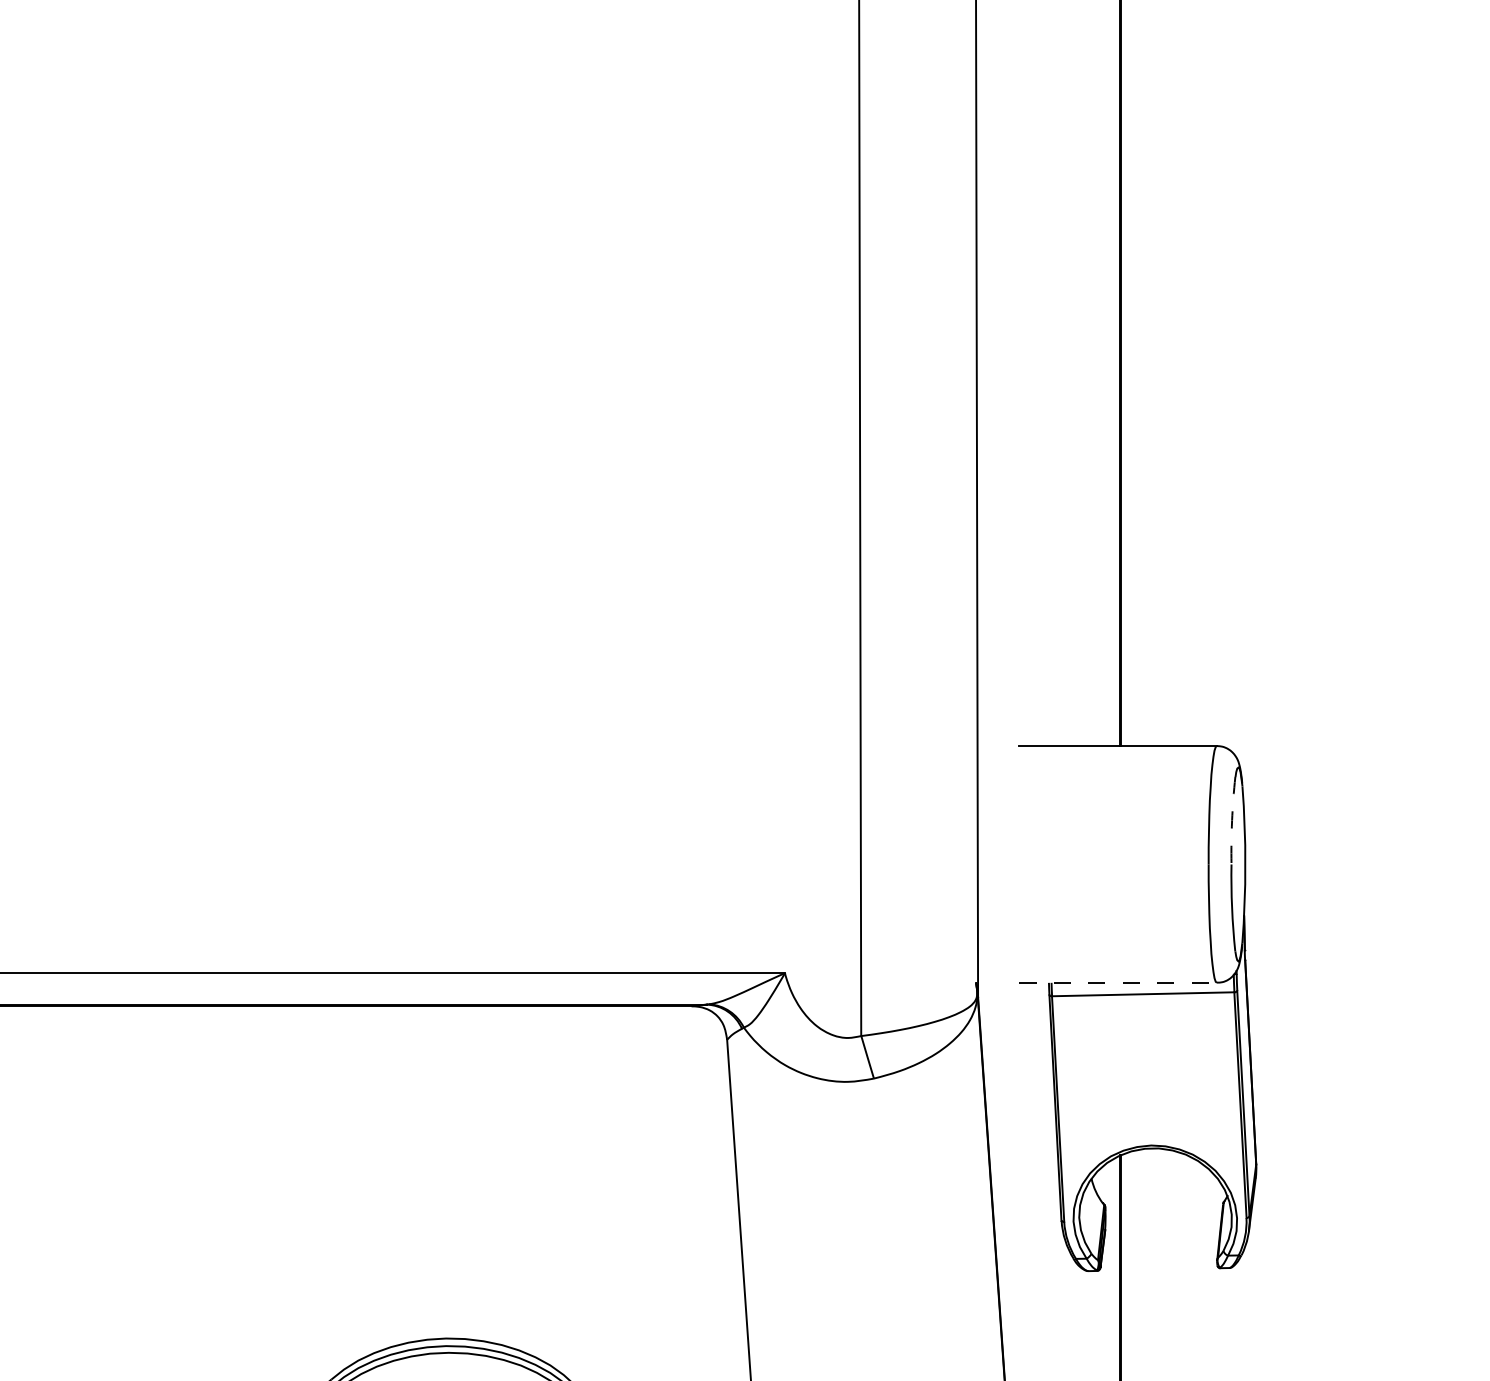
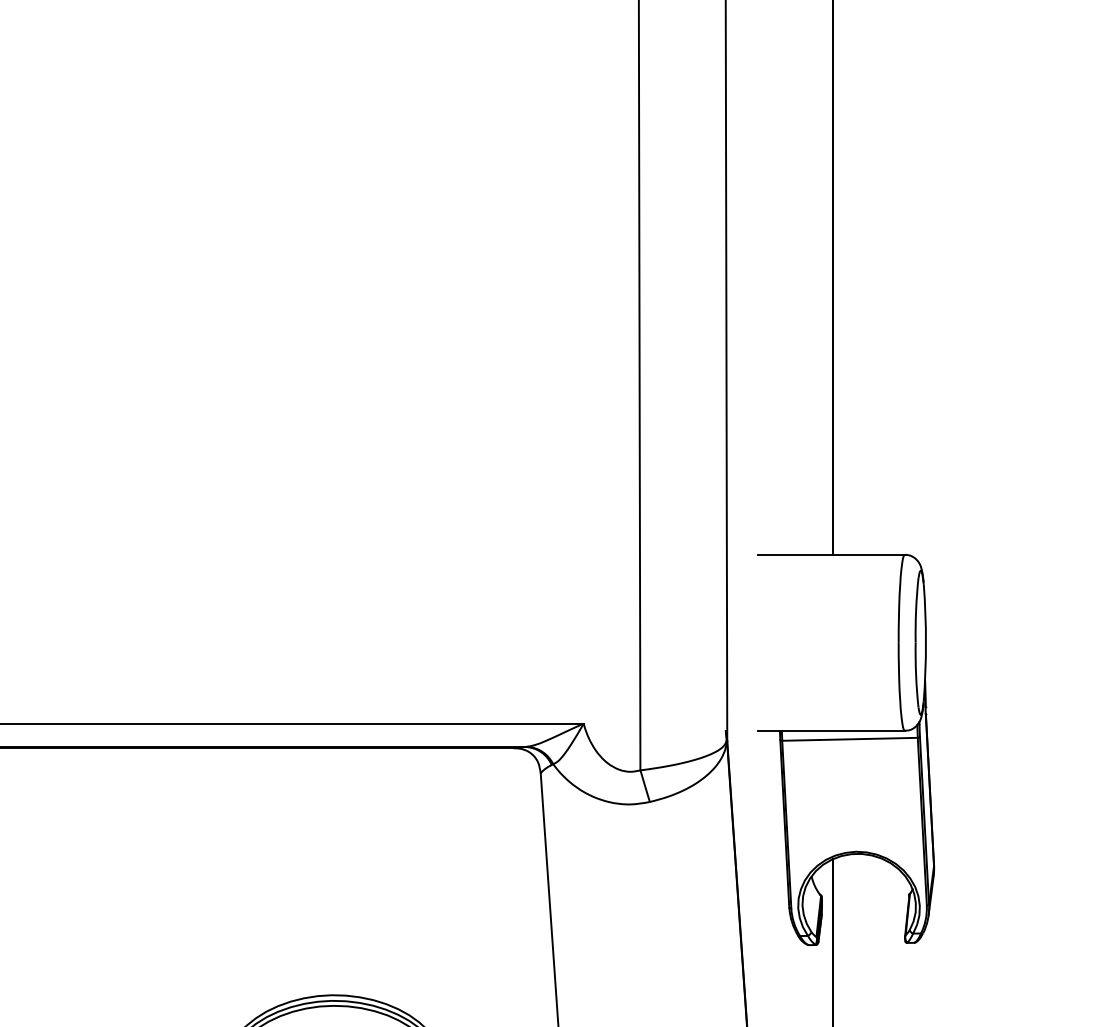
arc: (1232, 820) -> (916, 610), dashed -> solid
line: (1118, 982) -> (831, 730), dashed -> solid

